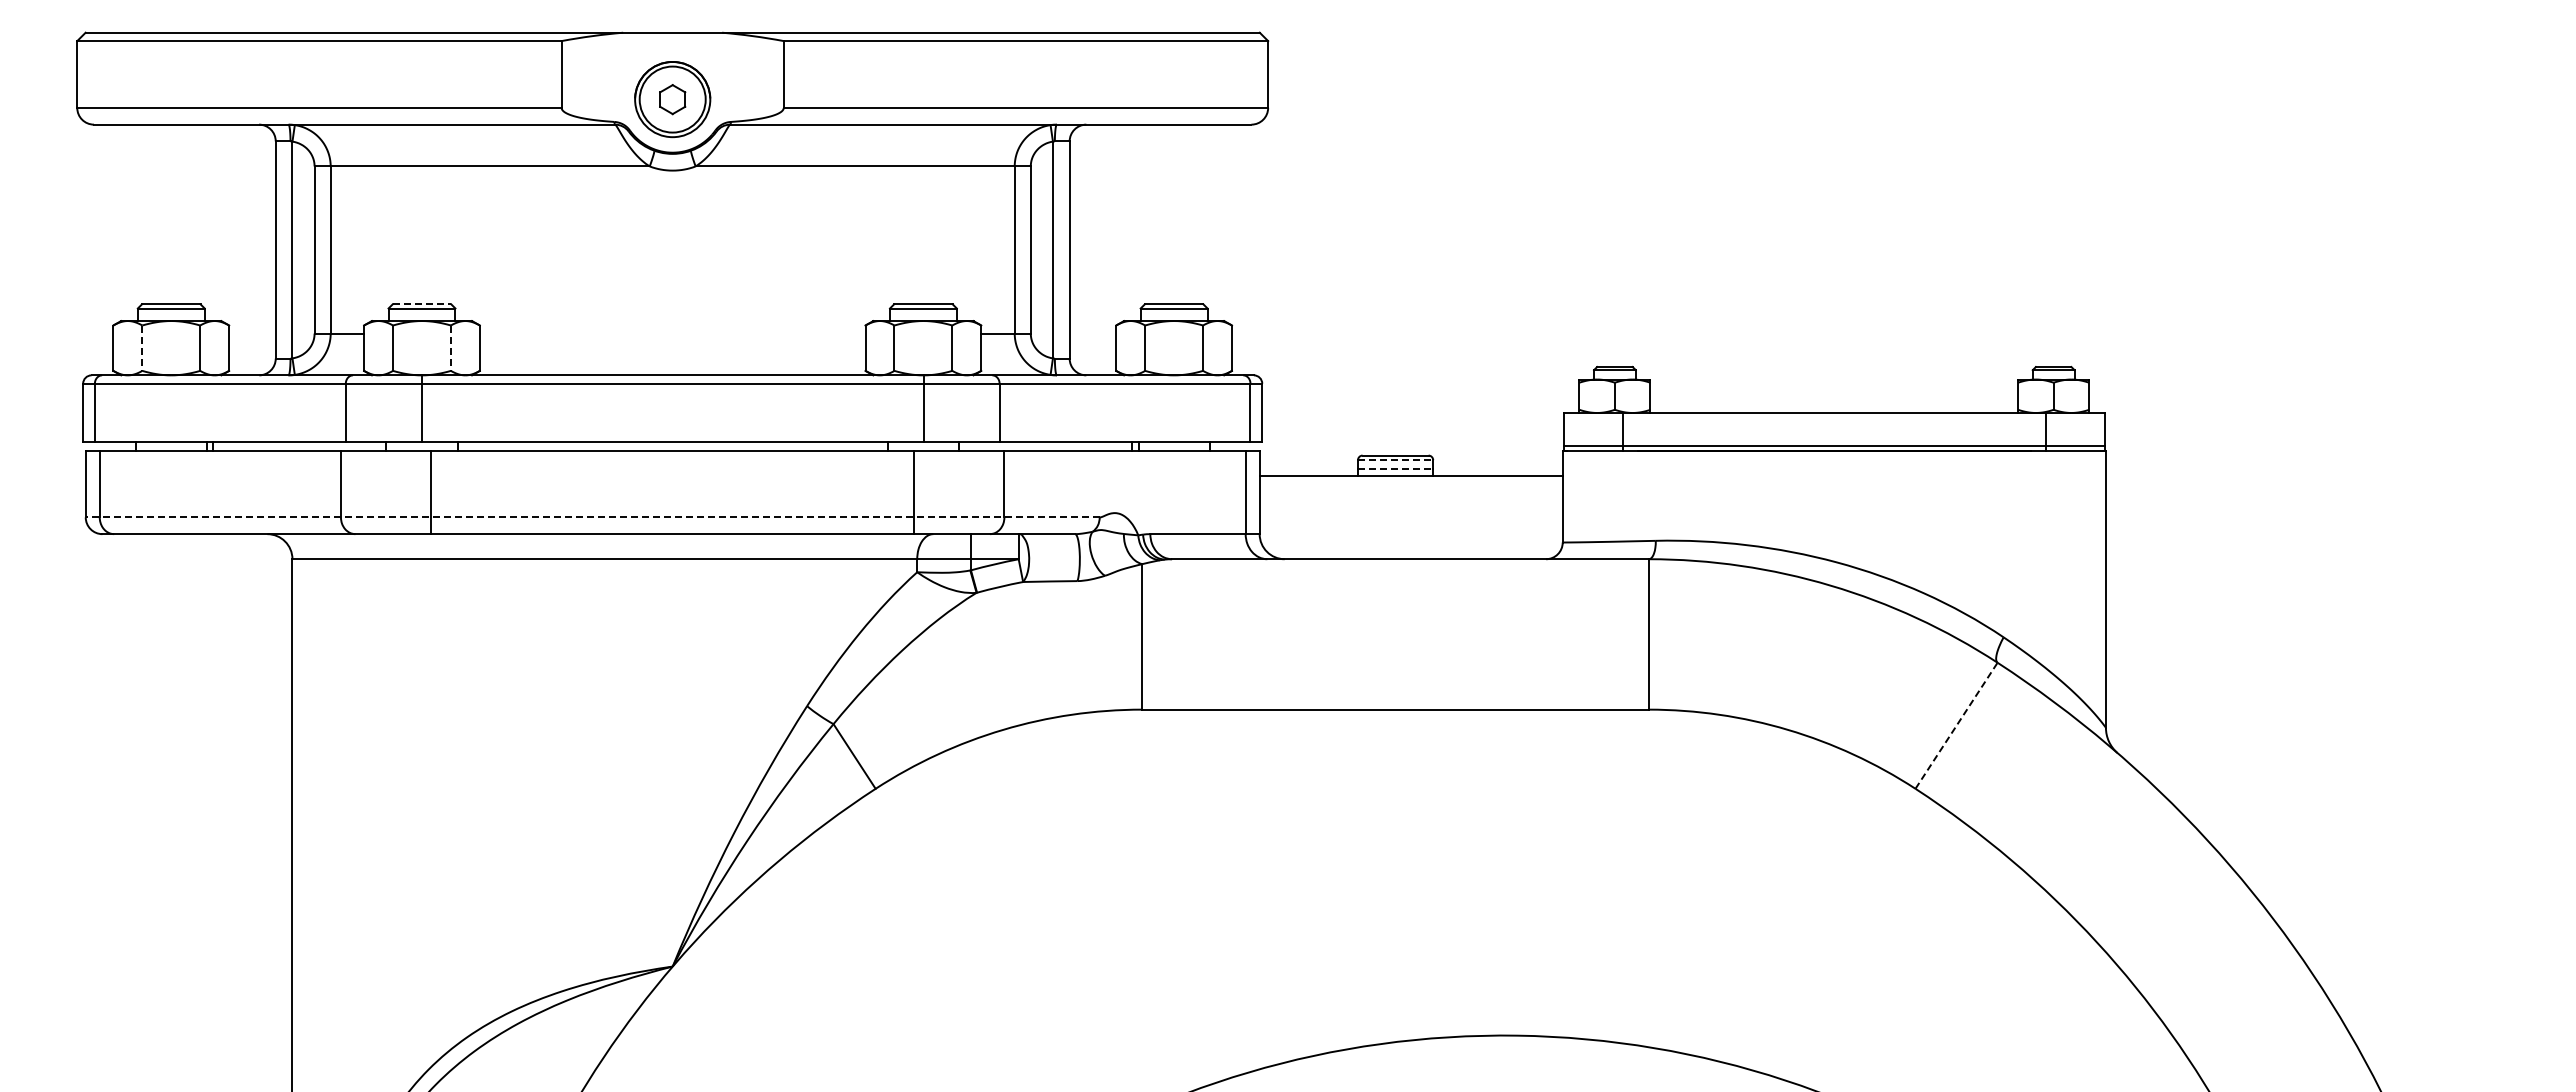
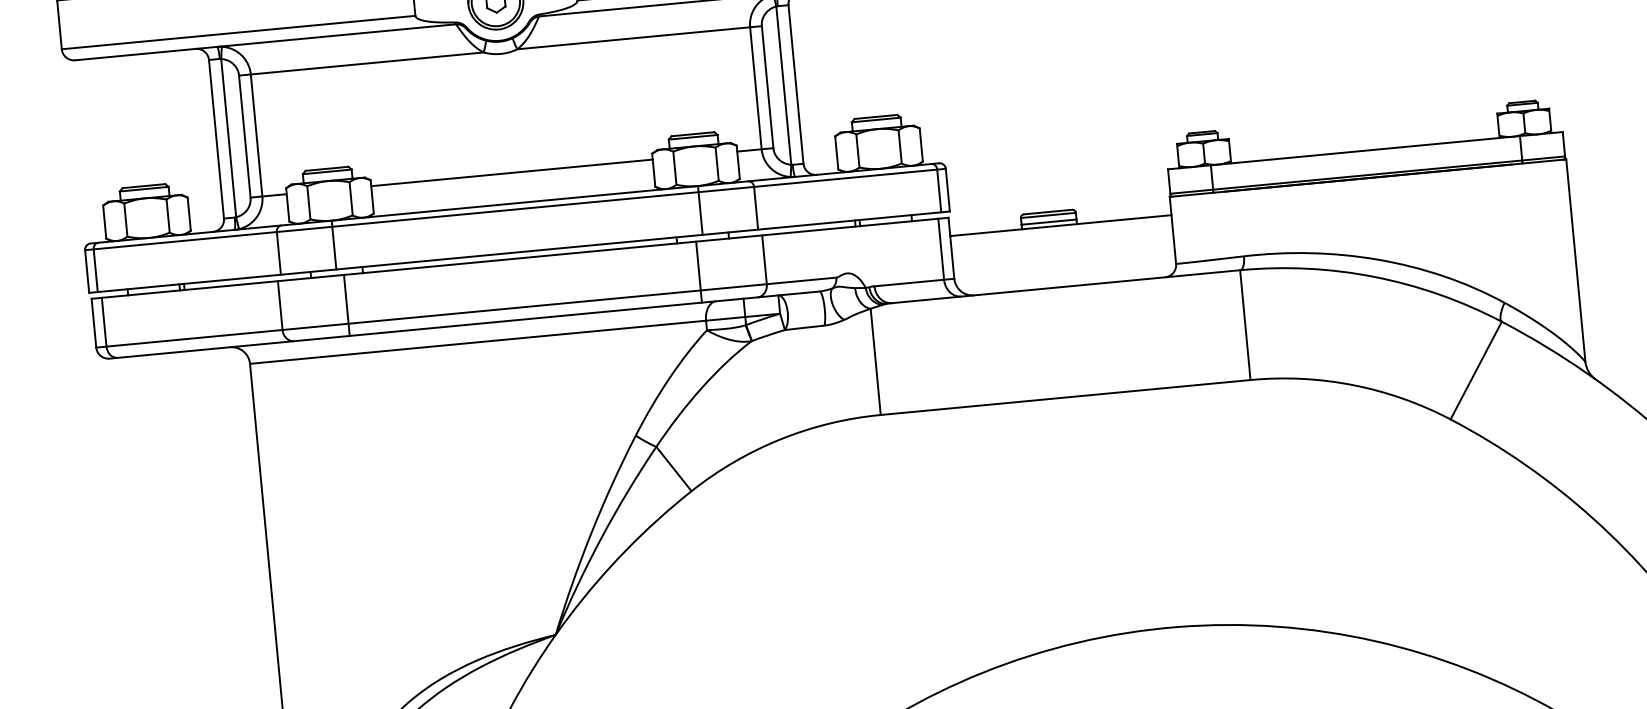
line: (422, 304) -> (327, 168), dashed -> solid
line: (672, 333) -> (511, 172), added
line: (142, 348) -> (126, 220), dashed -> solid
line: (450, 348) -> (350, 199), dashed -> solid
line: (1395, 460) -> (1048, 215), dashed -> solid
line: (1395, 469) -> (1048, 222), dashed -> solid
line: (592, 517) -> (466, 312), dashed -> solid
line: (1956, 725) -> (1476, 370), dashed -> solid

